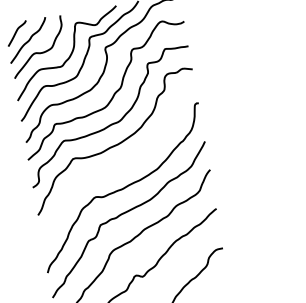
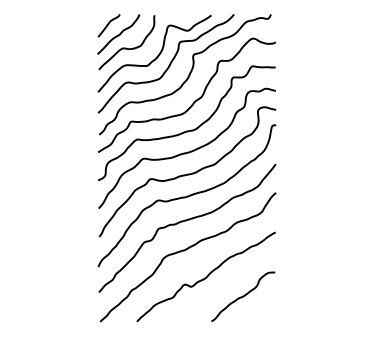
curve: (119, 165) -> (187, 173), added

